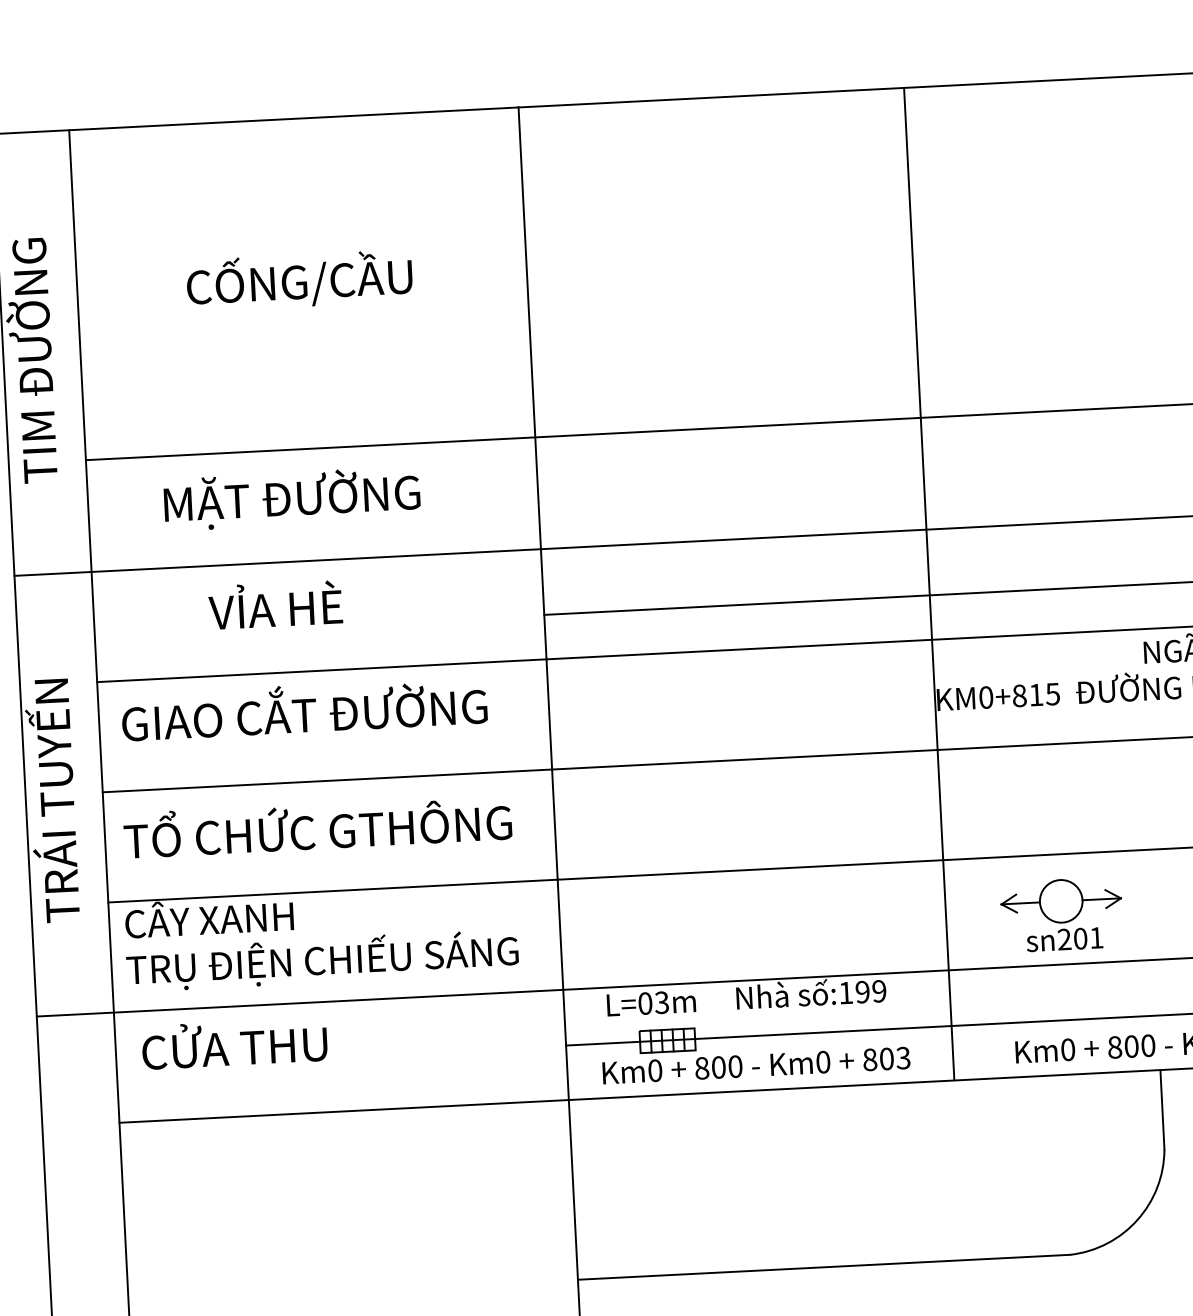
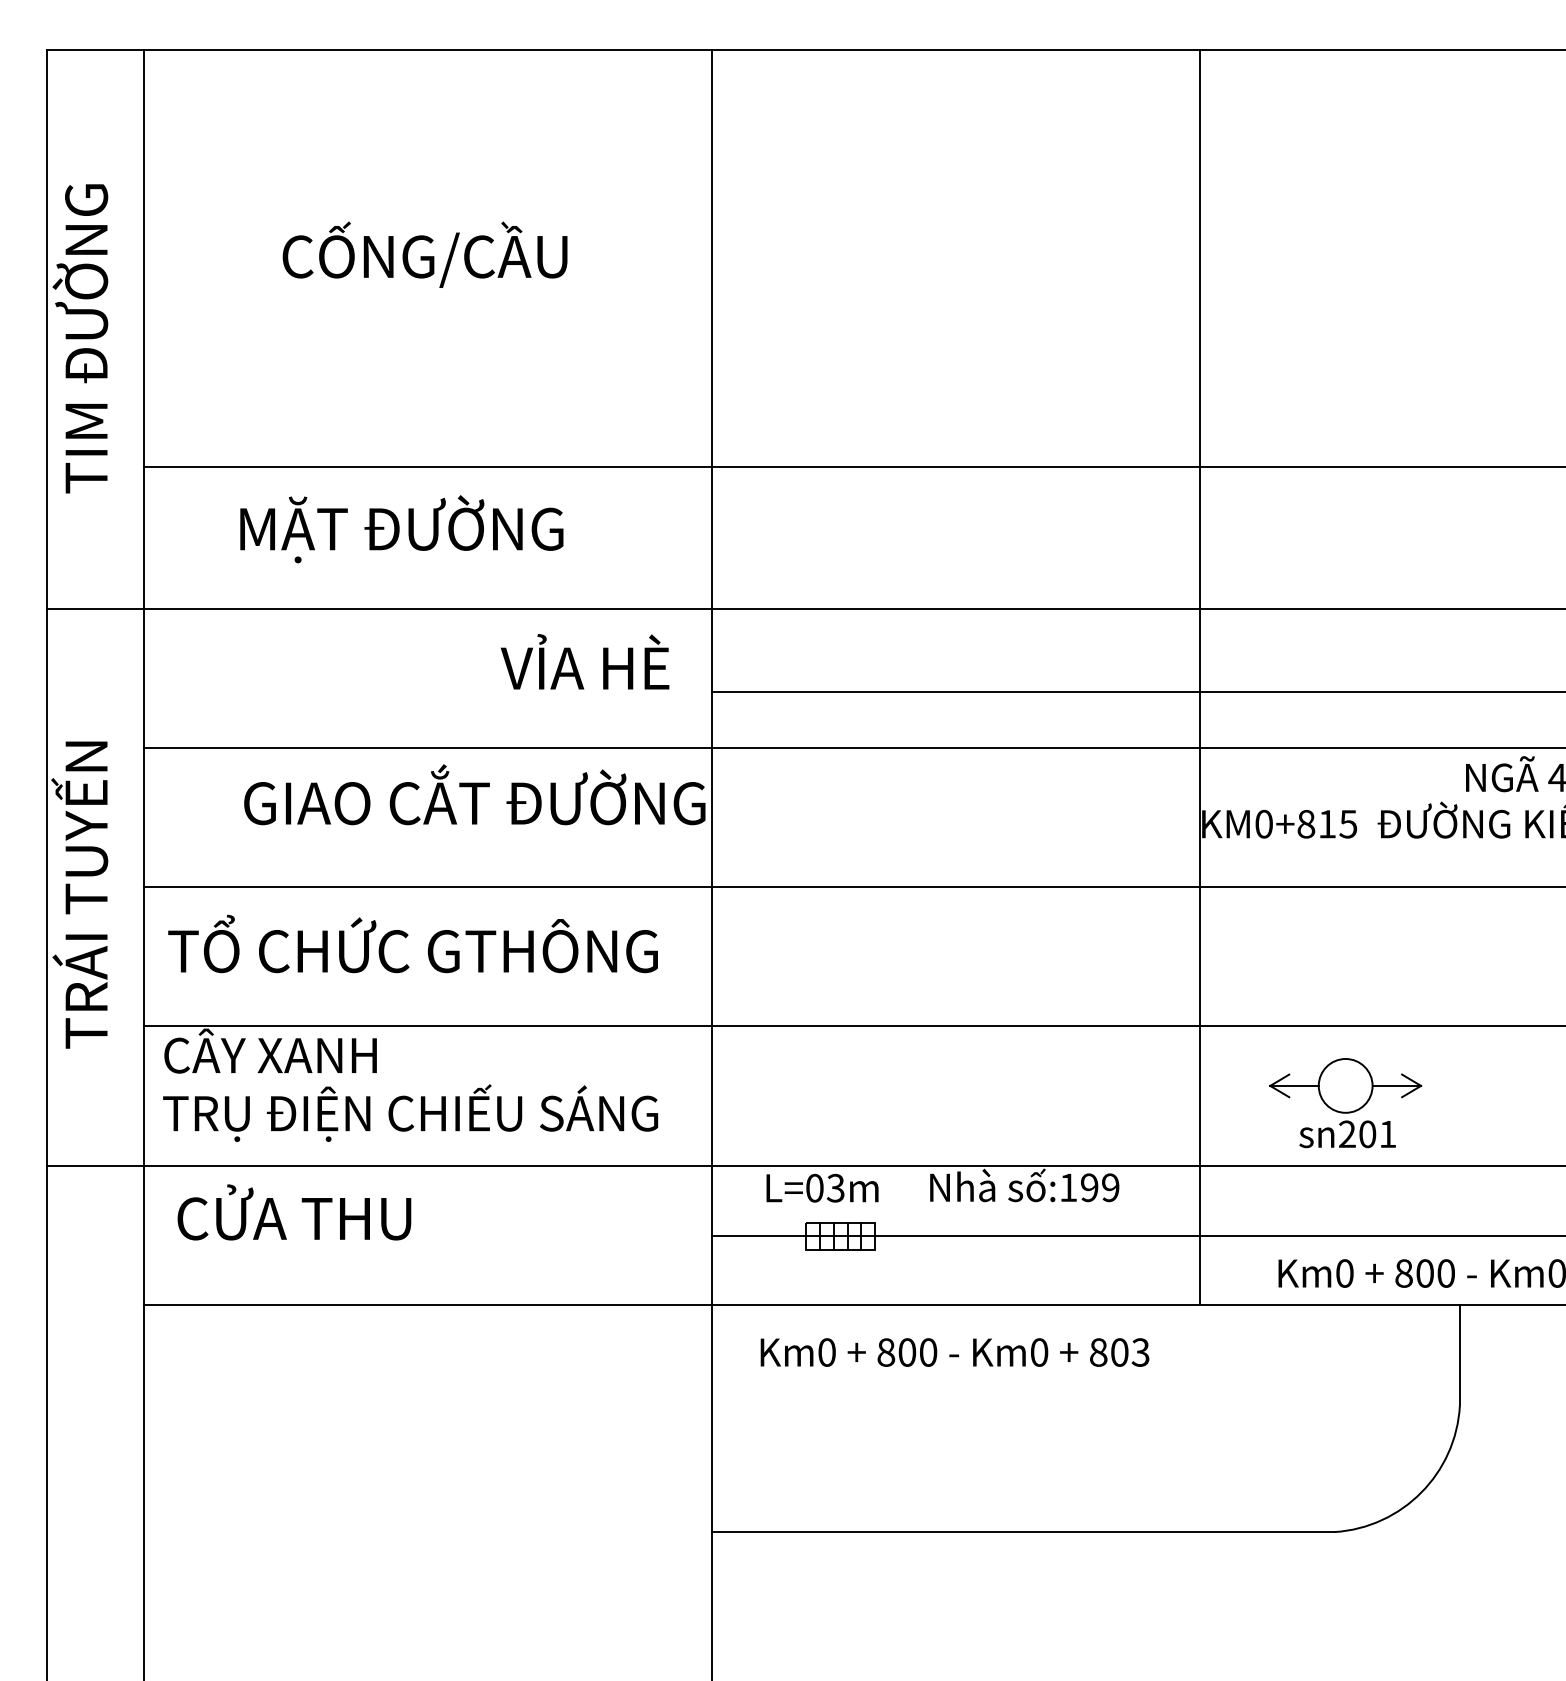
text: (275, 604) -> (584, 661), moved
text: (304, 708) -> (474, 794), moved
text: (756, 1065) -> (954, 1352), moved

